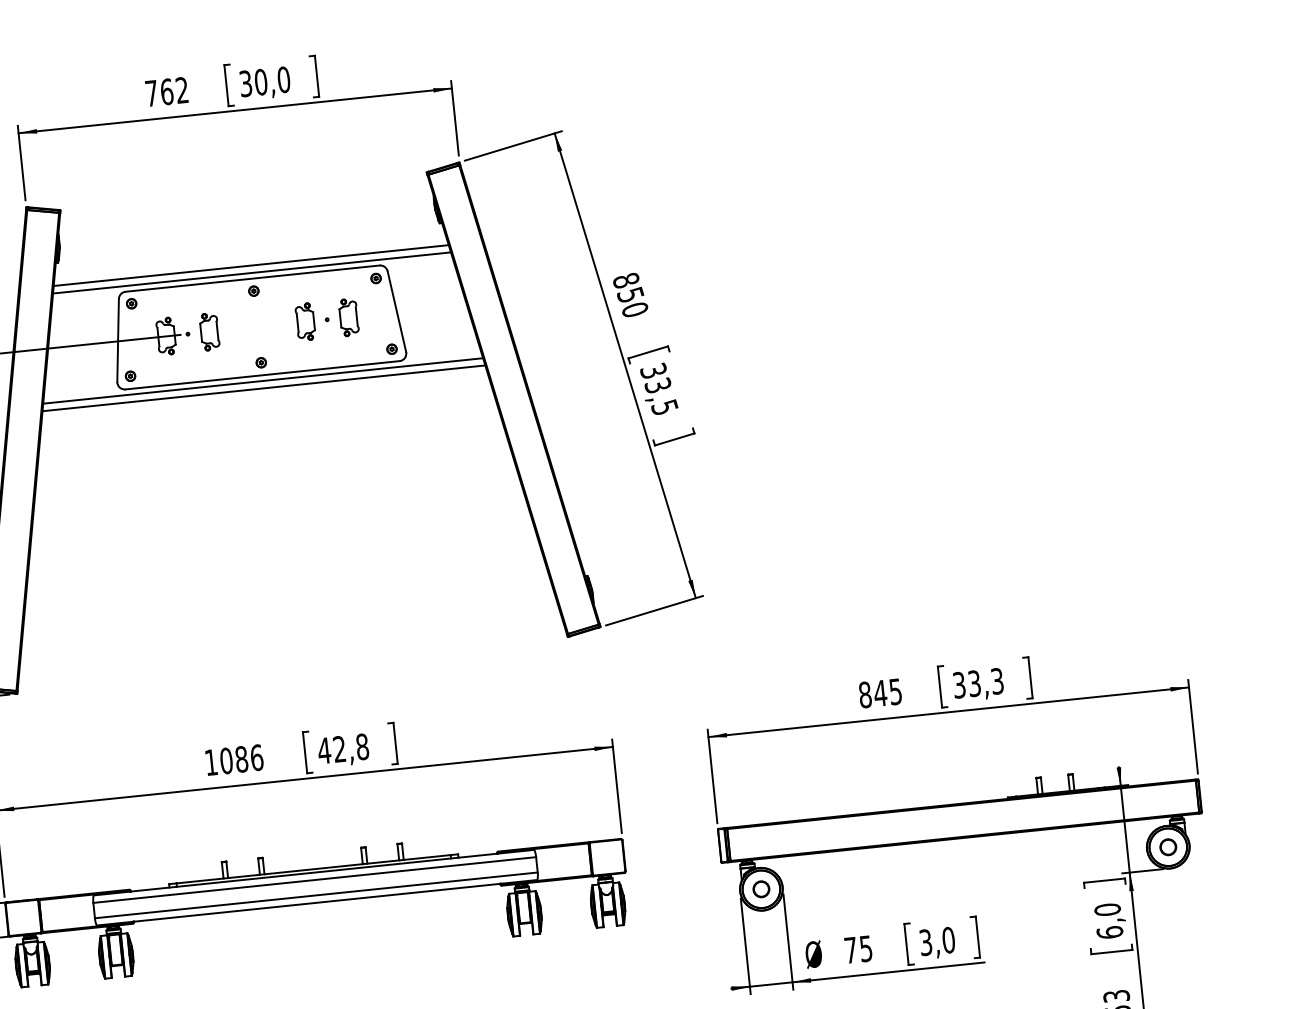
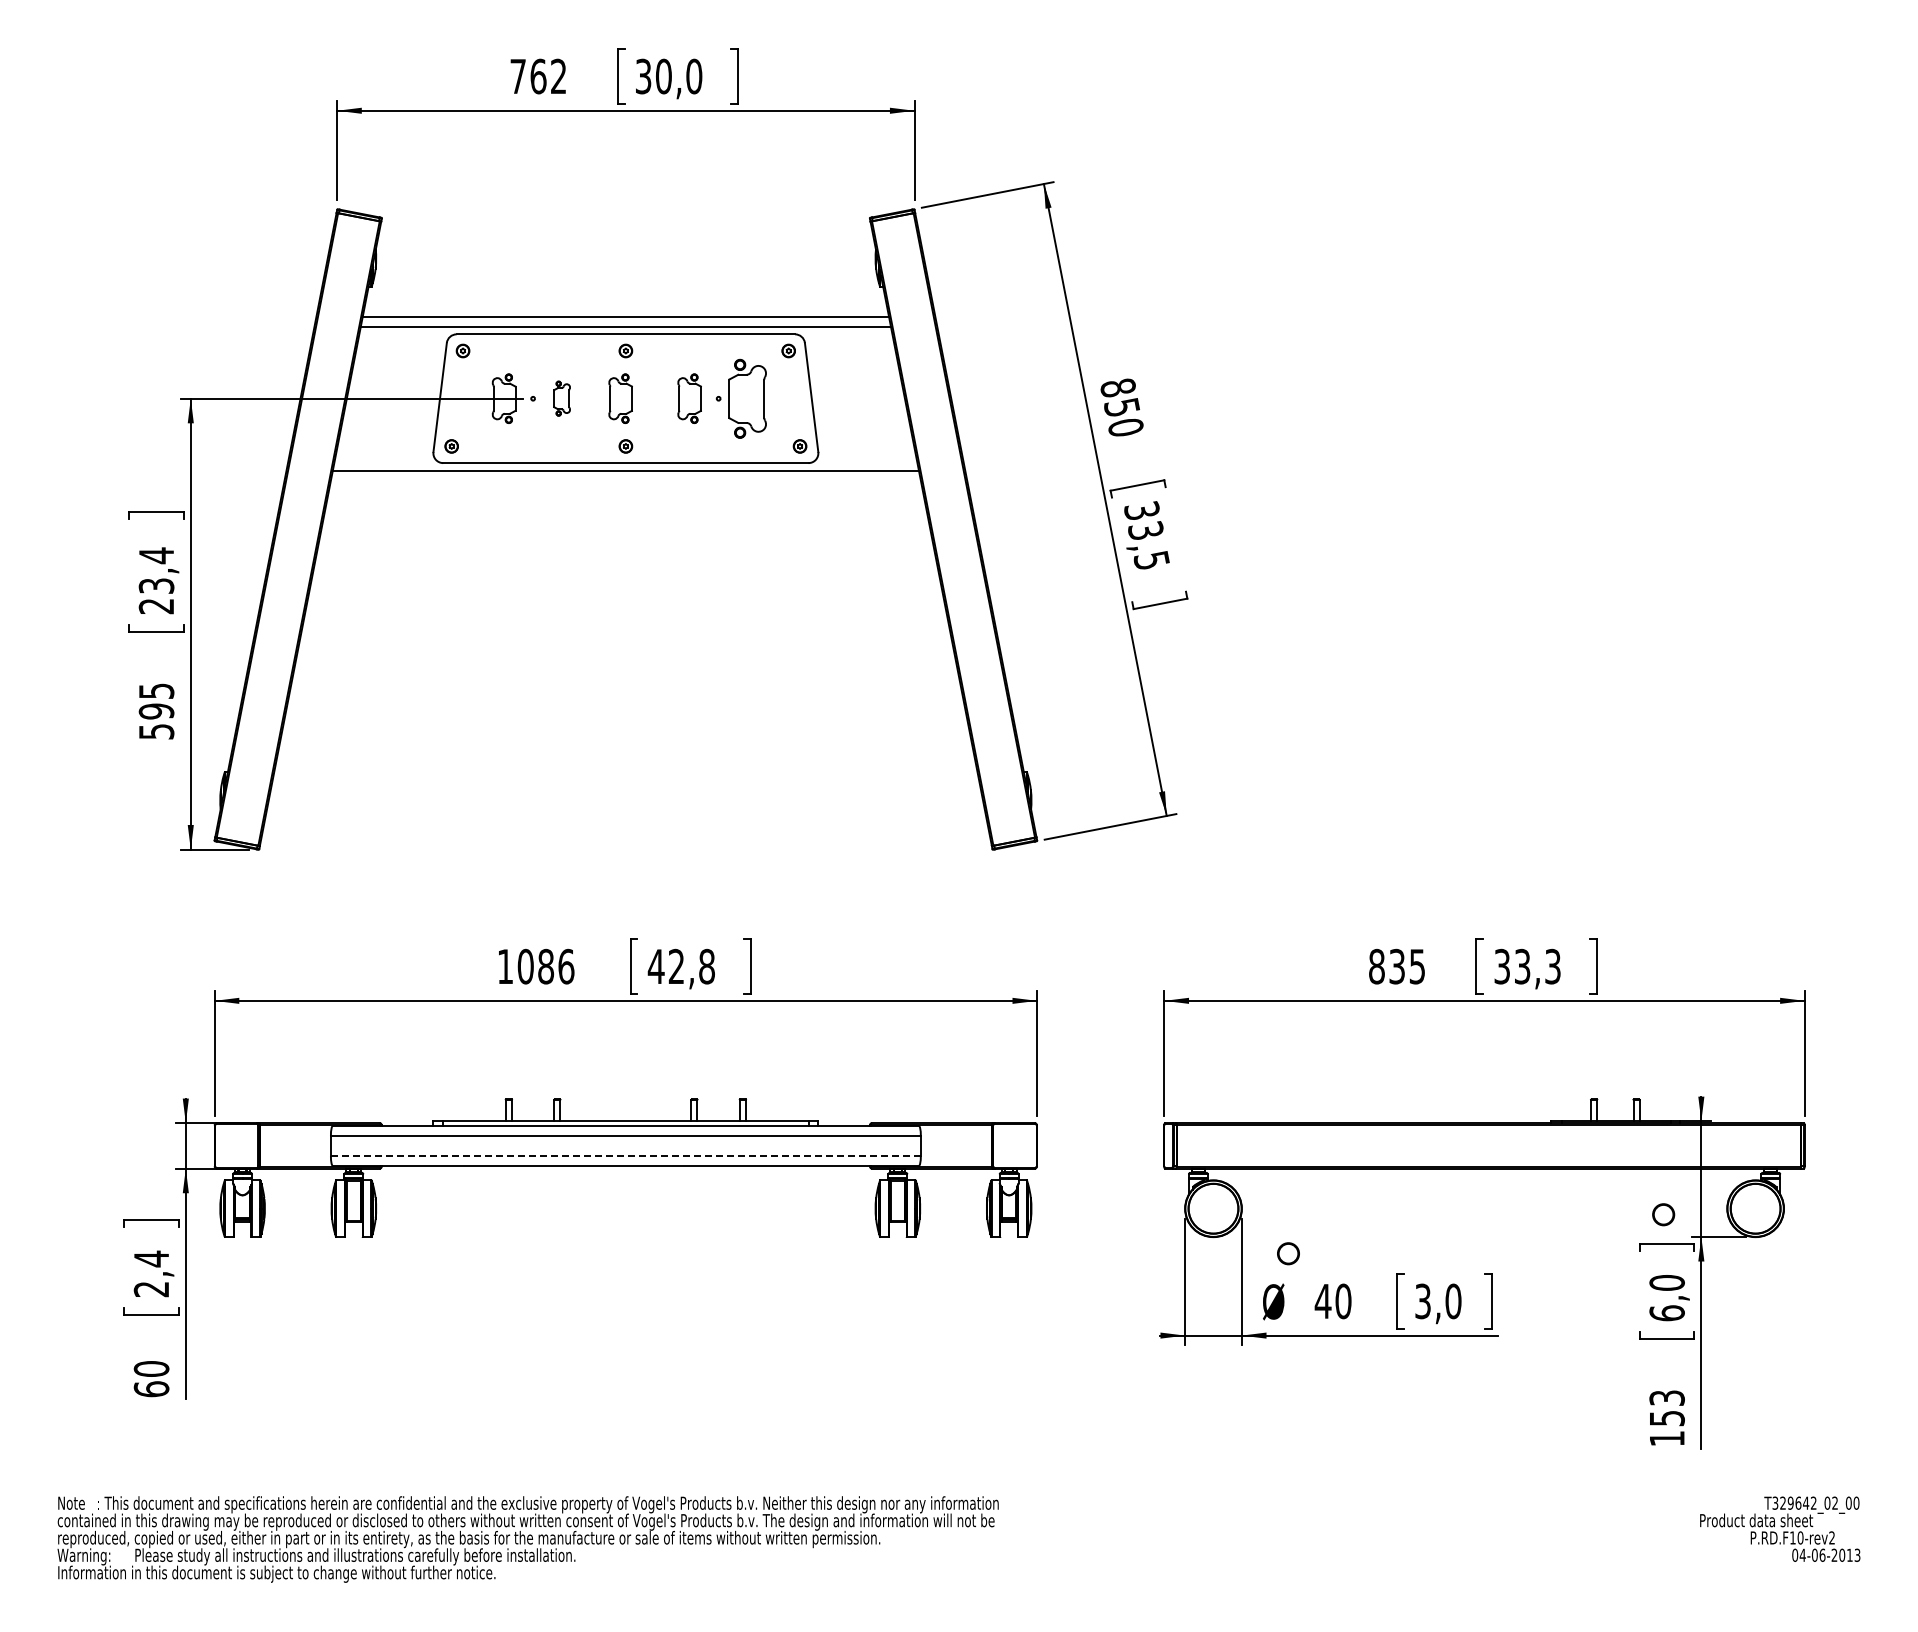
part: (348, 317) -> (747, 398), size x1.6
part: (253, 327) -> (620, 398), added
part: (209, 331) -> (561, 398), size x0.7
line: (263, 388) -> (625, 480), removed
text: (879, 693) -> (1396, 966), 845 -> 835
circle: (1168, 847) -> (1663, 1214), moved
circle: (761, 889) -> (1288, 1253), moved
line: (316, 895) -> (625, 1156), solid -> dashed
text: (857, 949) -> (1332, 1301), 75 -> 40

